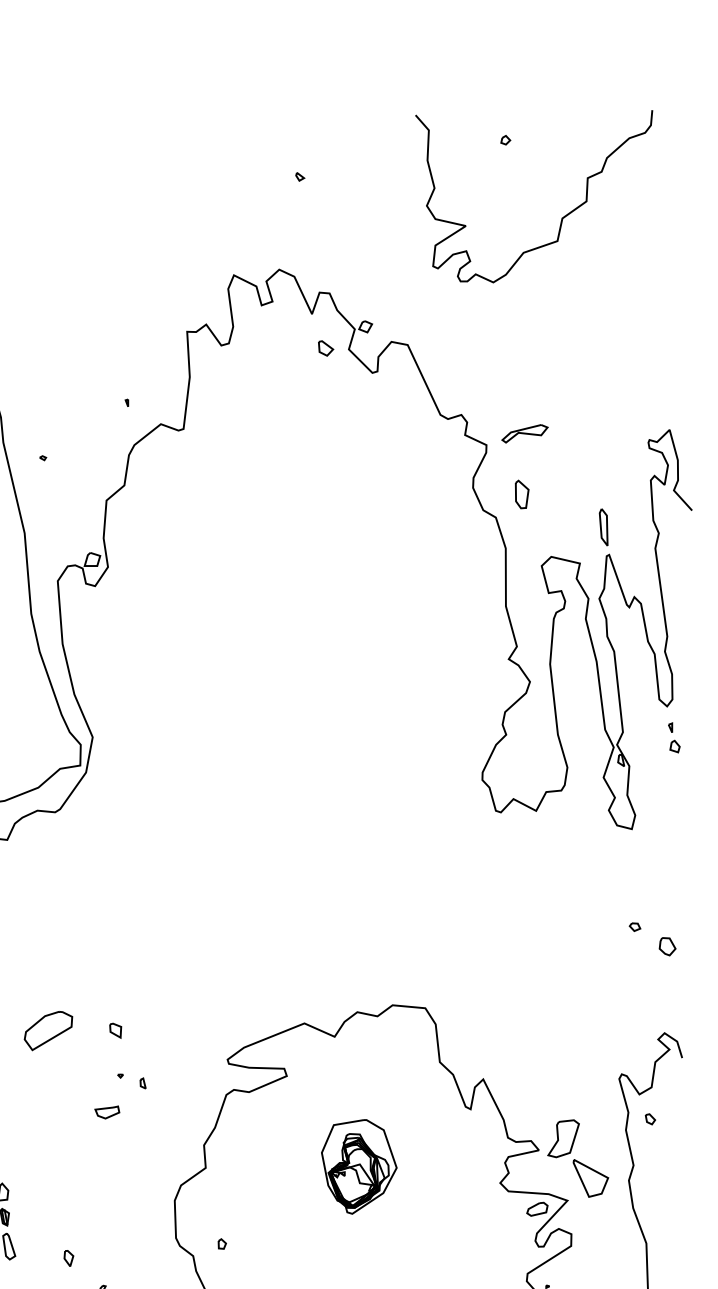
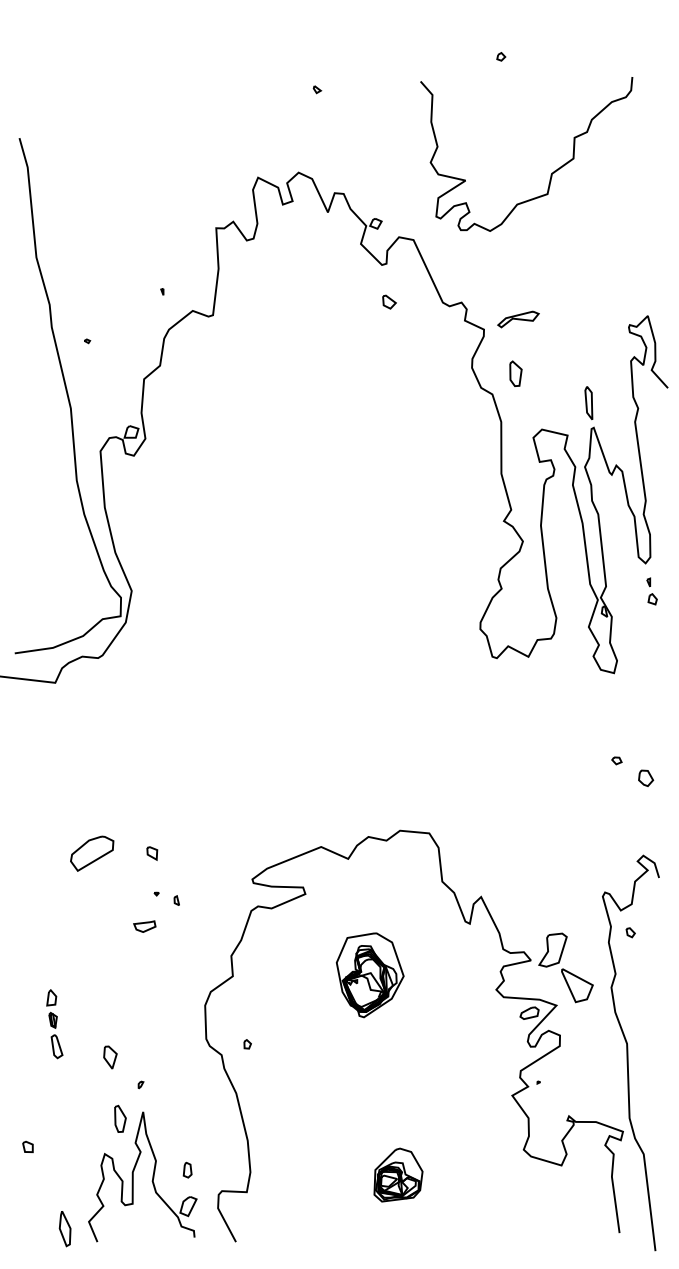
curve: (560, 219) -> (550, 174), moved
part: (326, 347) -> (389, 301), moved
part: (68, 1257) -> (110, 1056), size x1.6

